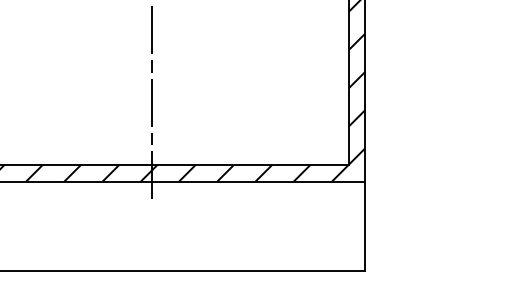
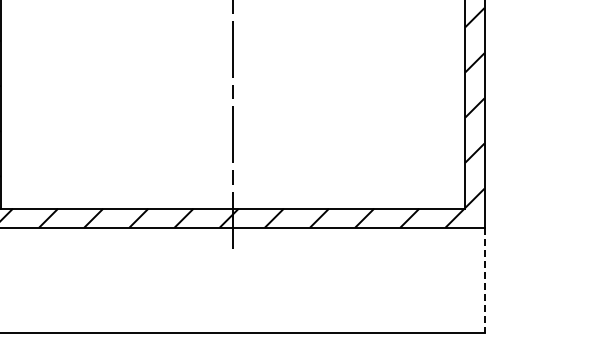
line: (365, 226) -> (484, 280), solid -> dashed

